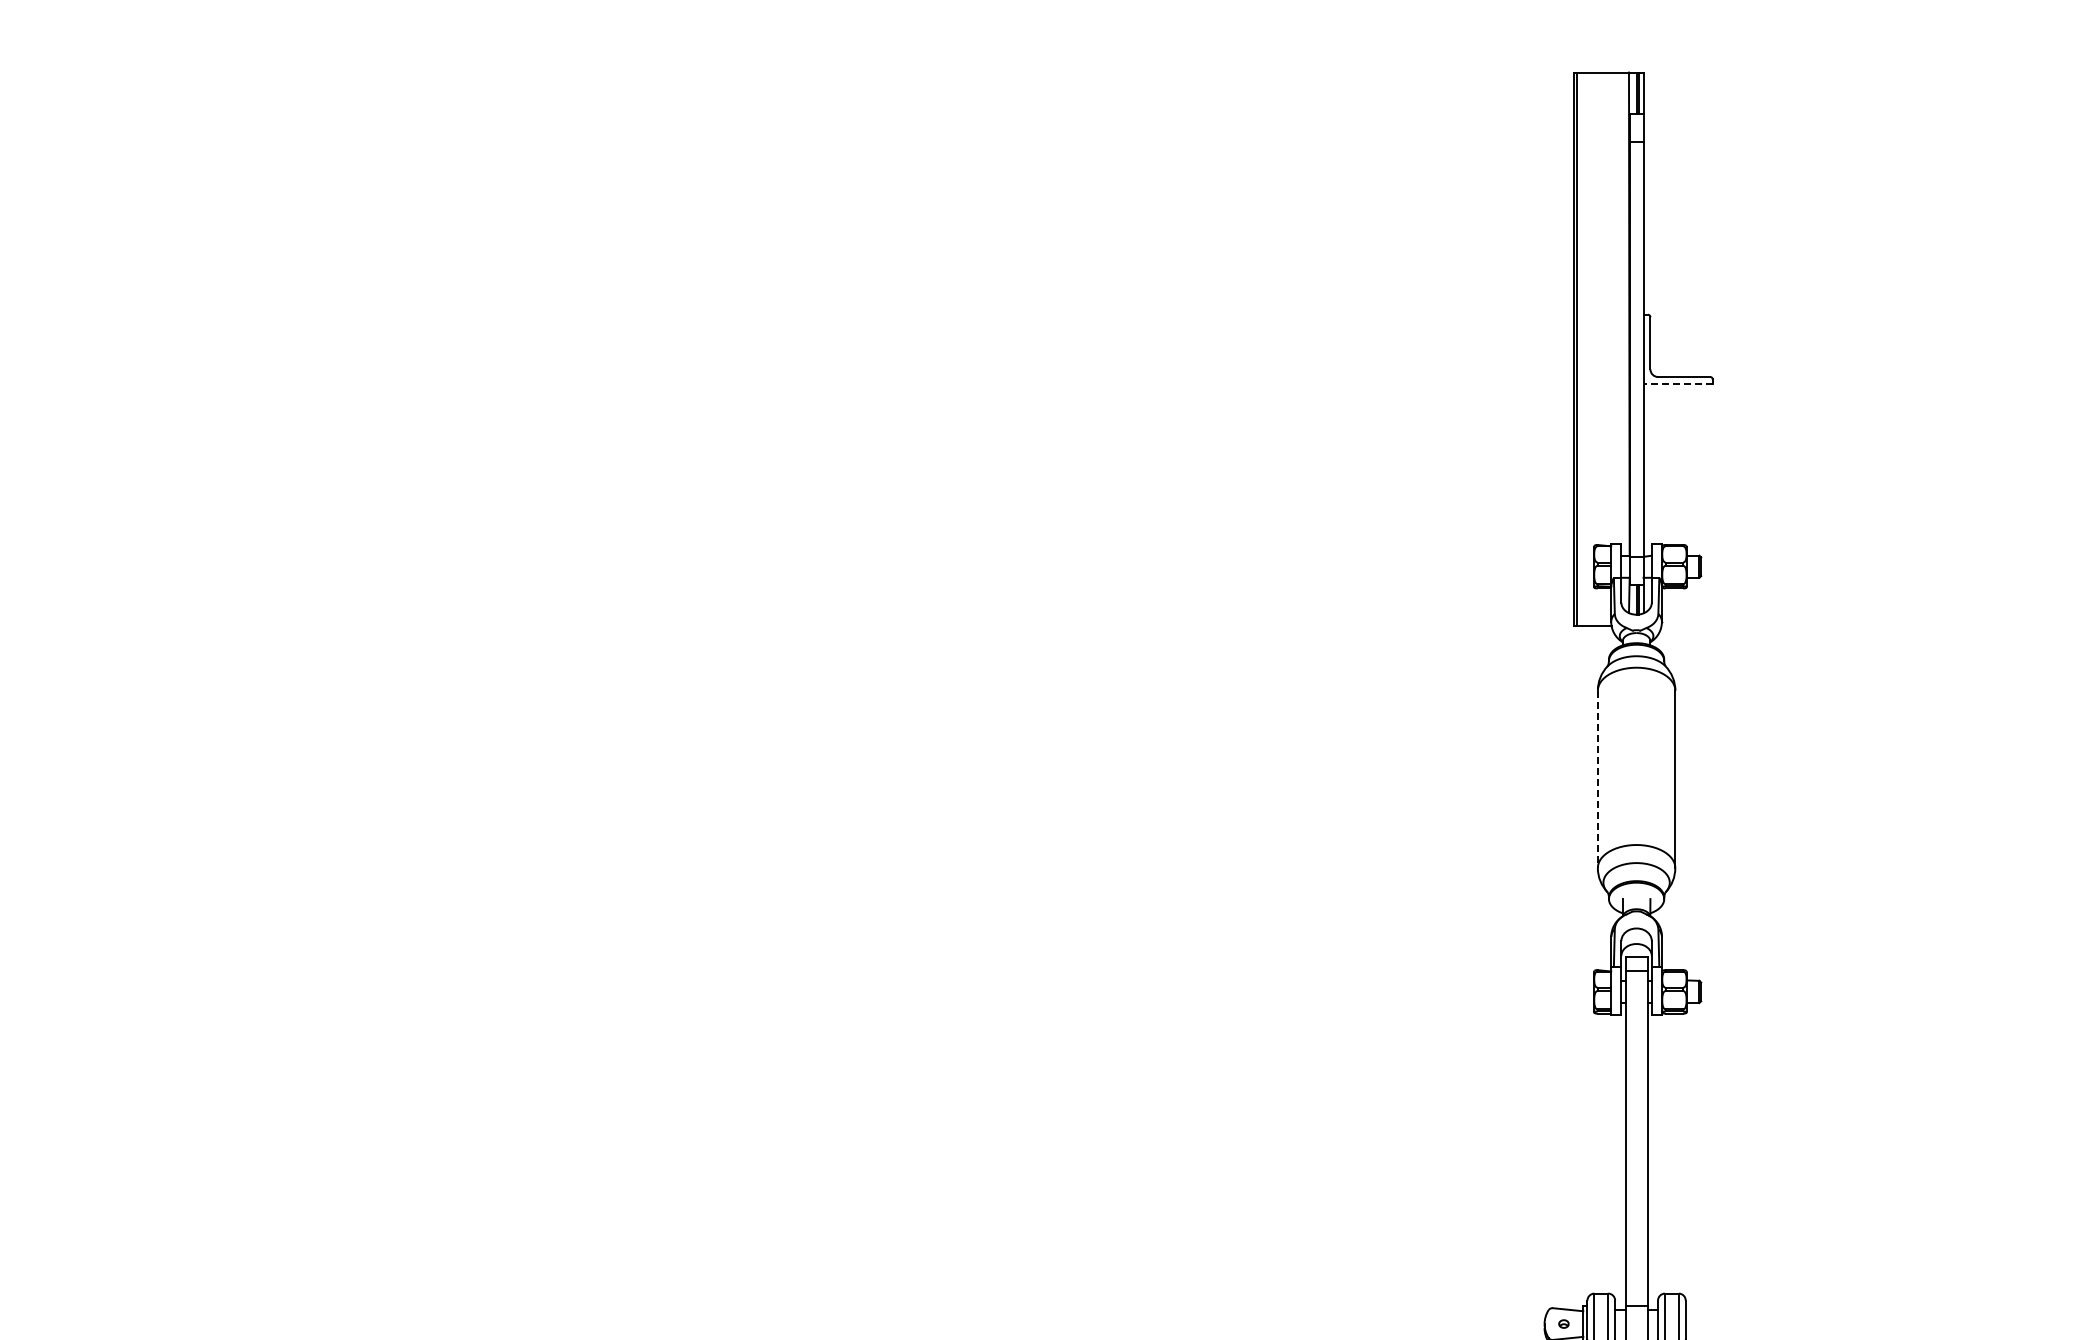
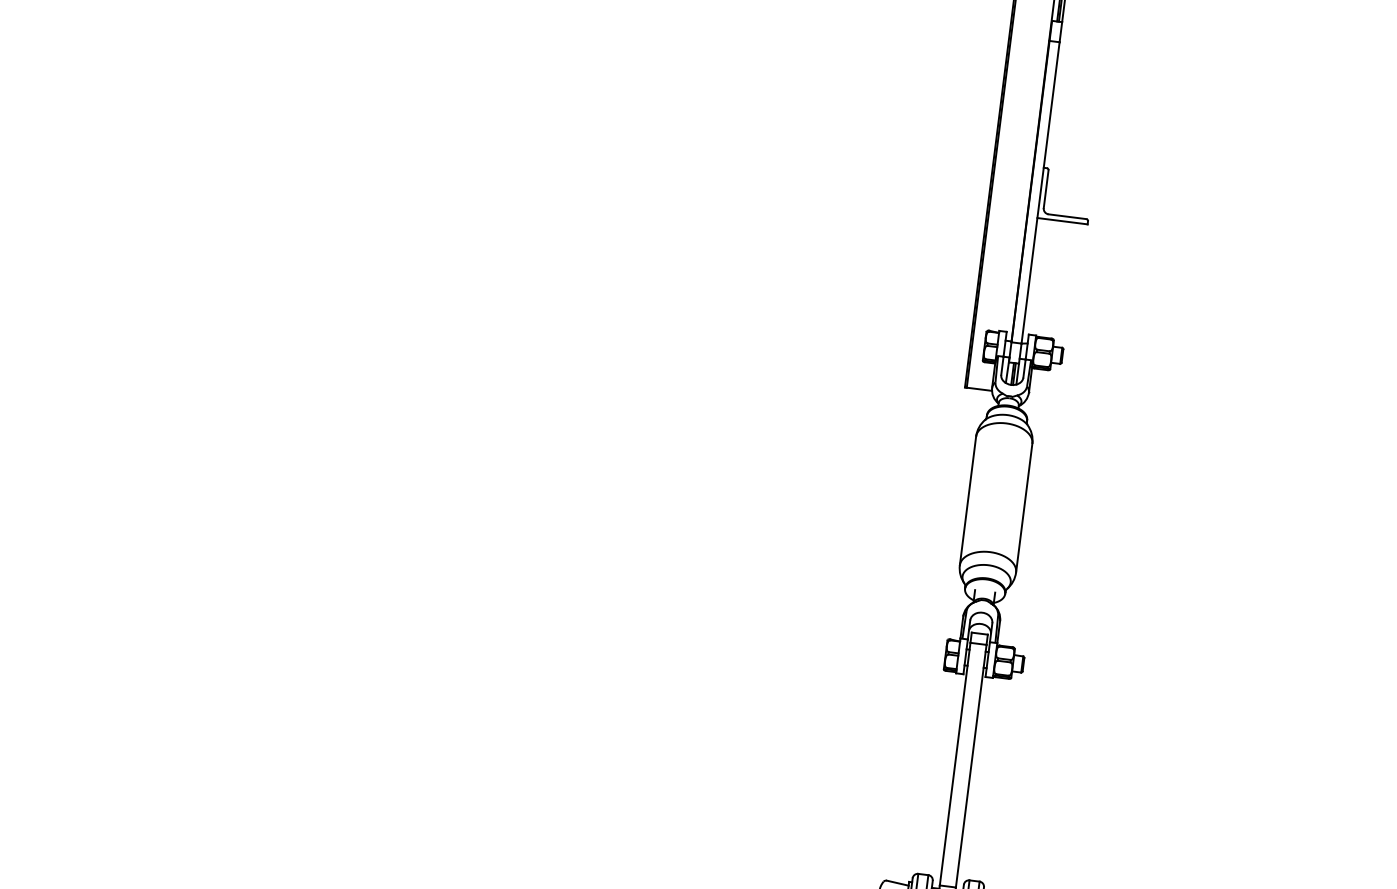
line: (1678, 383) -> (1062, 220), dashed -> solid
line: (1597, 779) -> (967, 500), dashed -> solid

